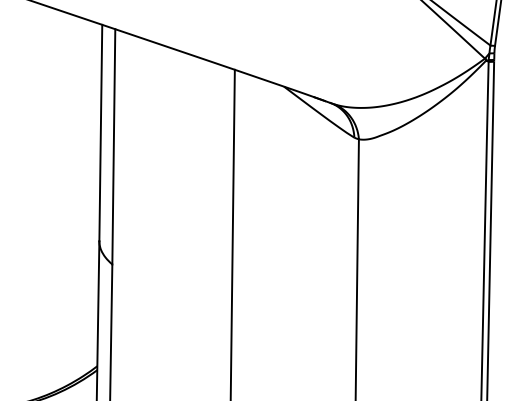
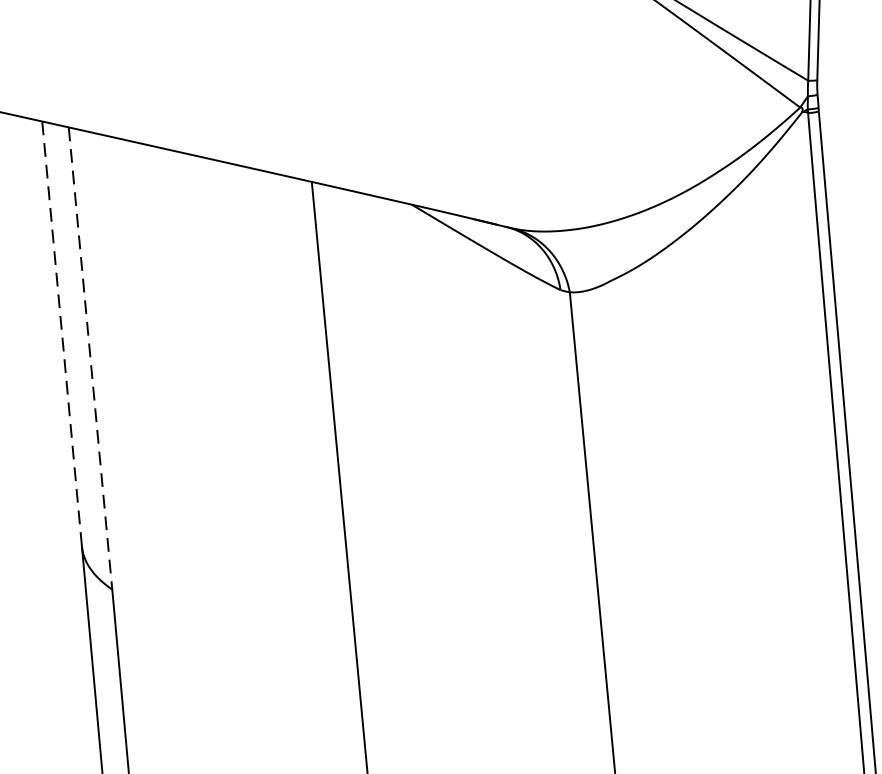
line: (100, 133) -> (61, 335), solid -> dashed
line: (113, 146) -> (89, 357), solid -> dashed

